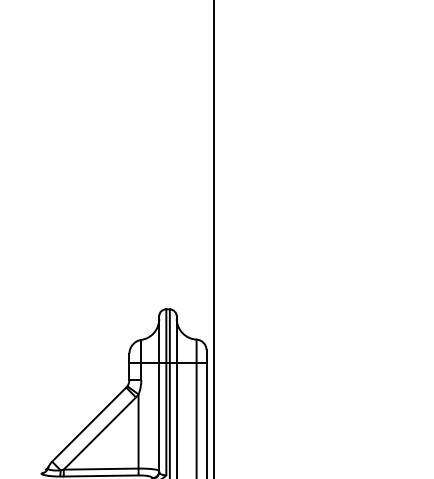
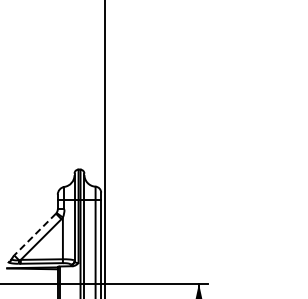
line: (89, 424) -> (35, 234), solid -> dashed

